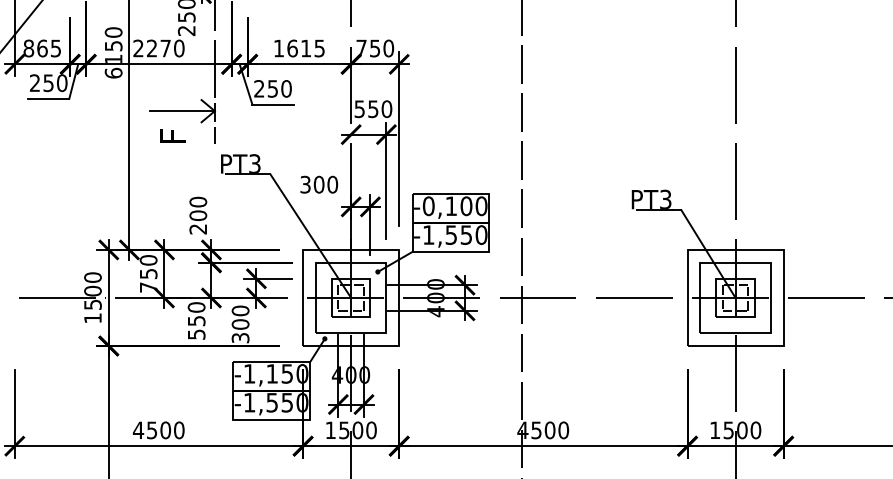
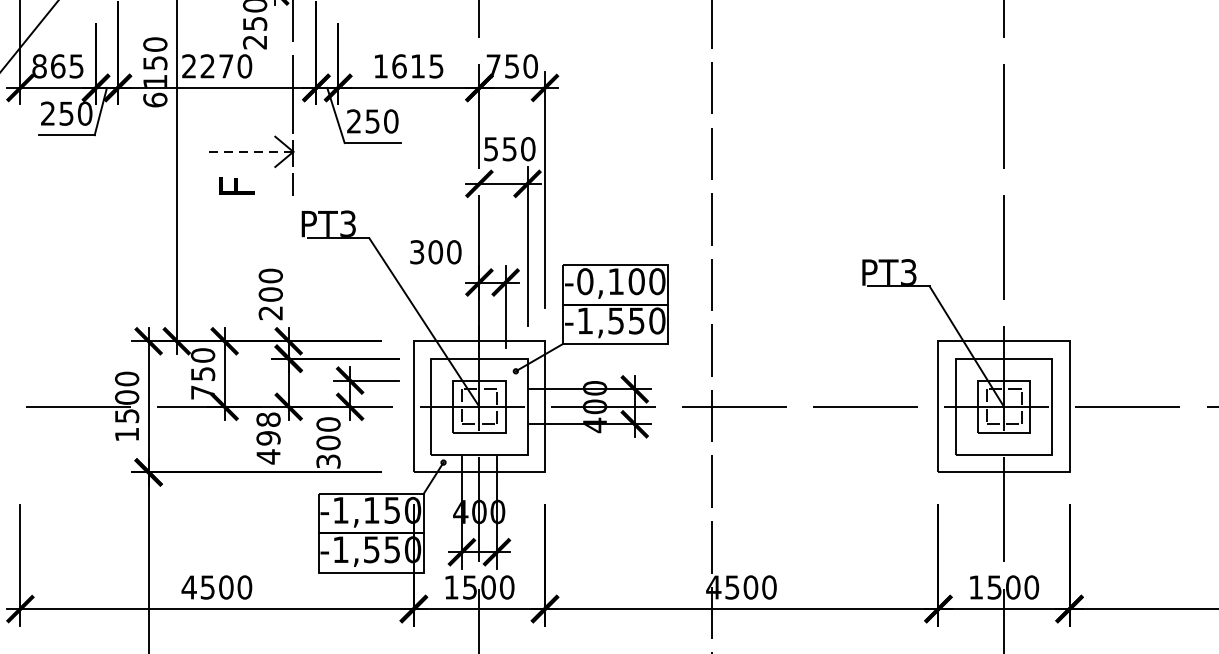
line: (181, 111) -> (247, 152), solid -> dashed
text: (196, 321) -> (268, 438), 550 -> 498

